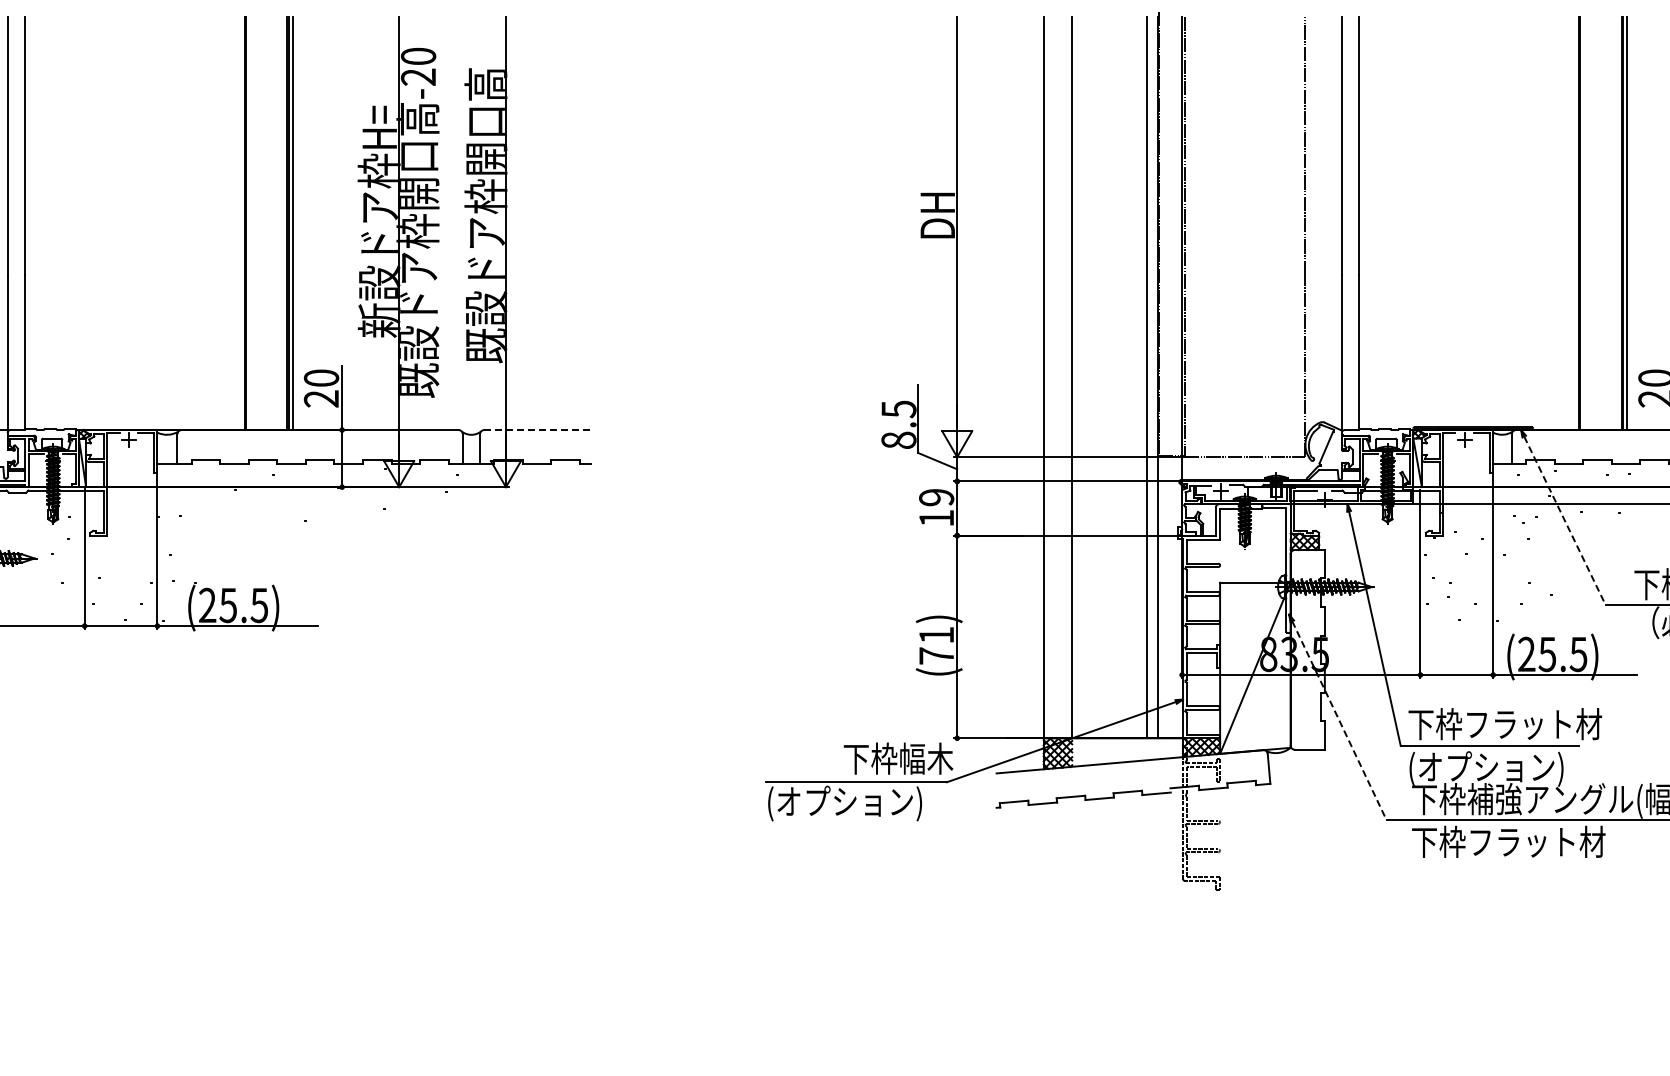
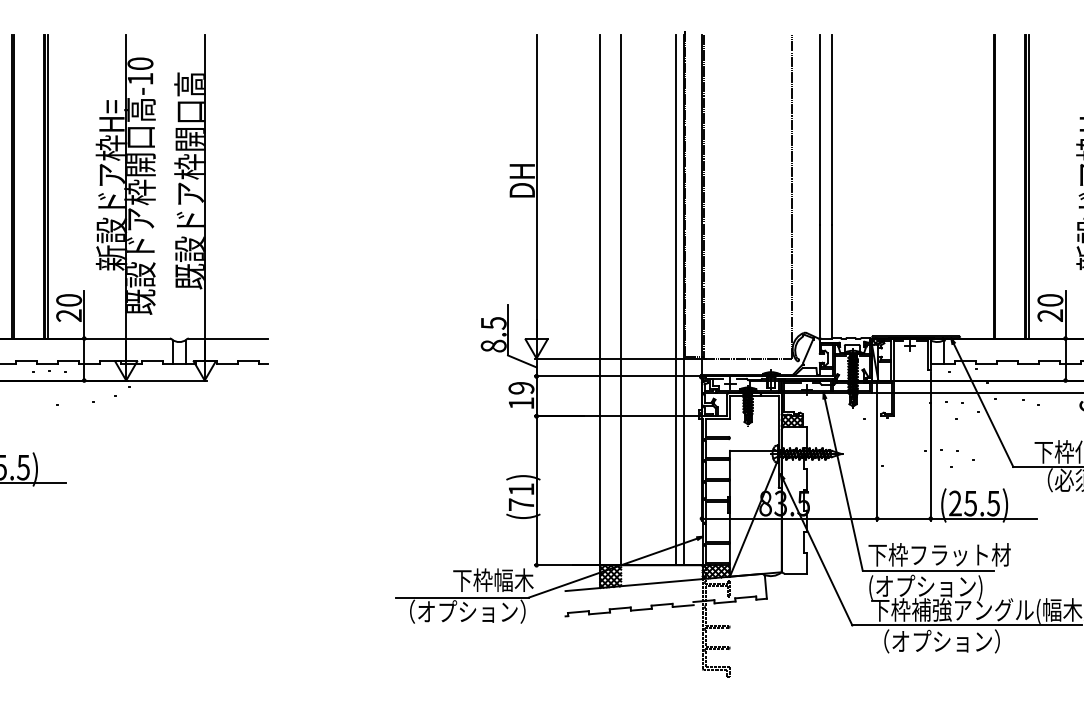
text: (418, 76) -> (140, 78), -20 -> -10
line: (537, 430) -> (227, 338), dashed -> solid
line: (1565, 521) -> (983, 405), dashed -> solid
line: (1339, 721) -> (817, 552), dashed -> solid
text: (855, 803) -> (461, 613), (オプション) -> （オプション）
text: (1508, 841) -> (942, 641), 下枠フラット材 -> （オプション）

